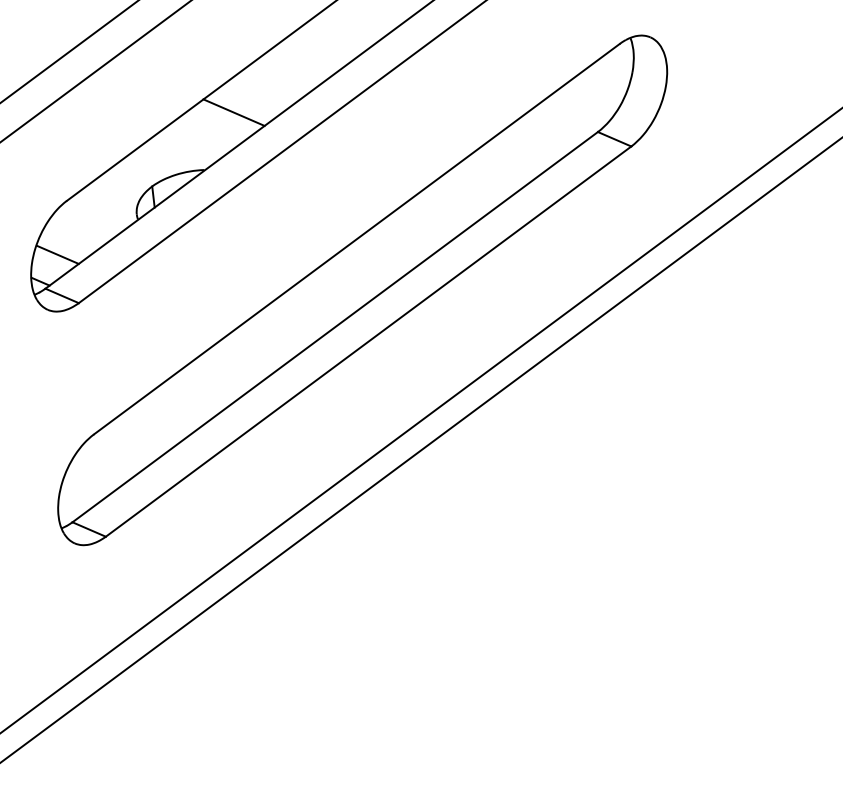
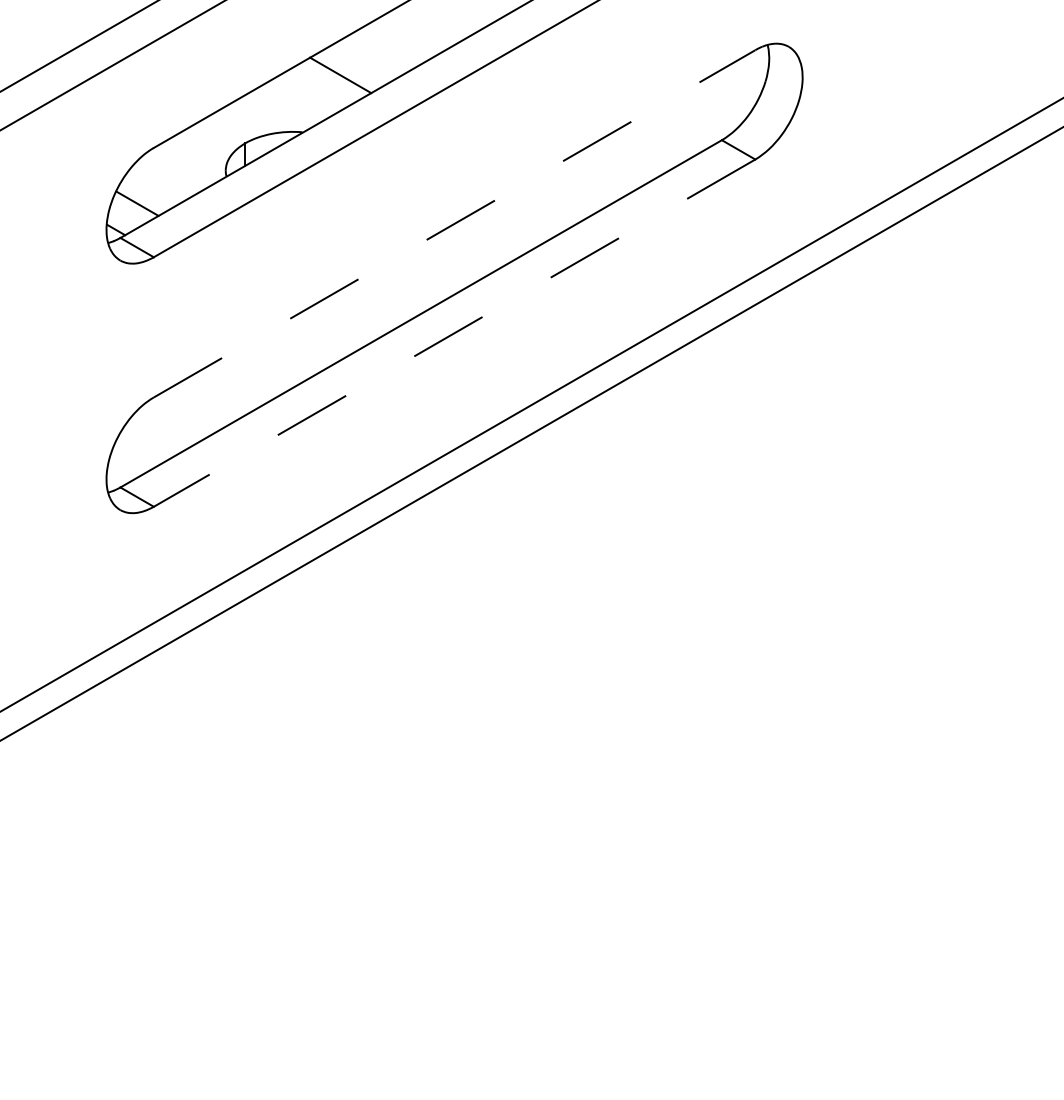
line: (357, 238) -> (455, 223), solid -> dashed
line: (368, 341) -> (454, 333), solid -> dashed

